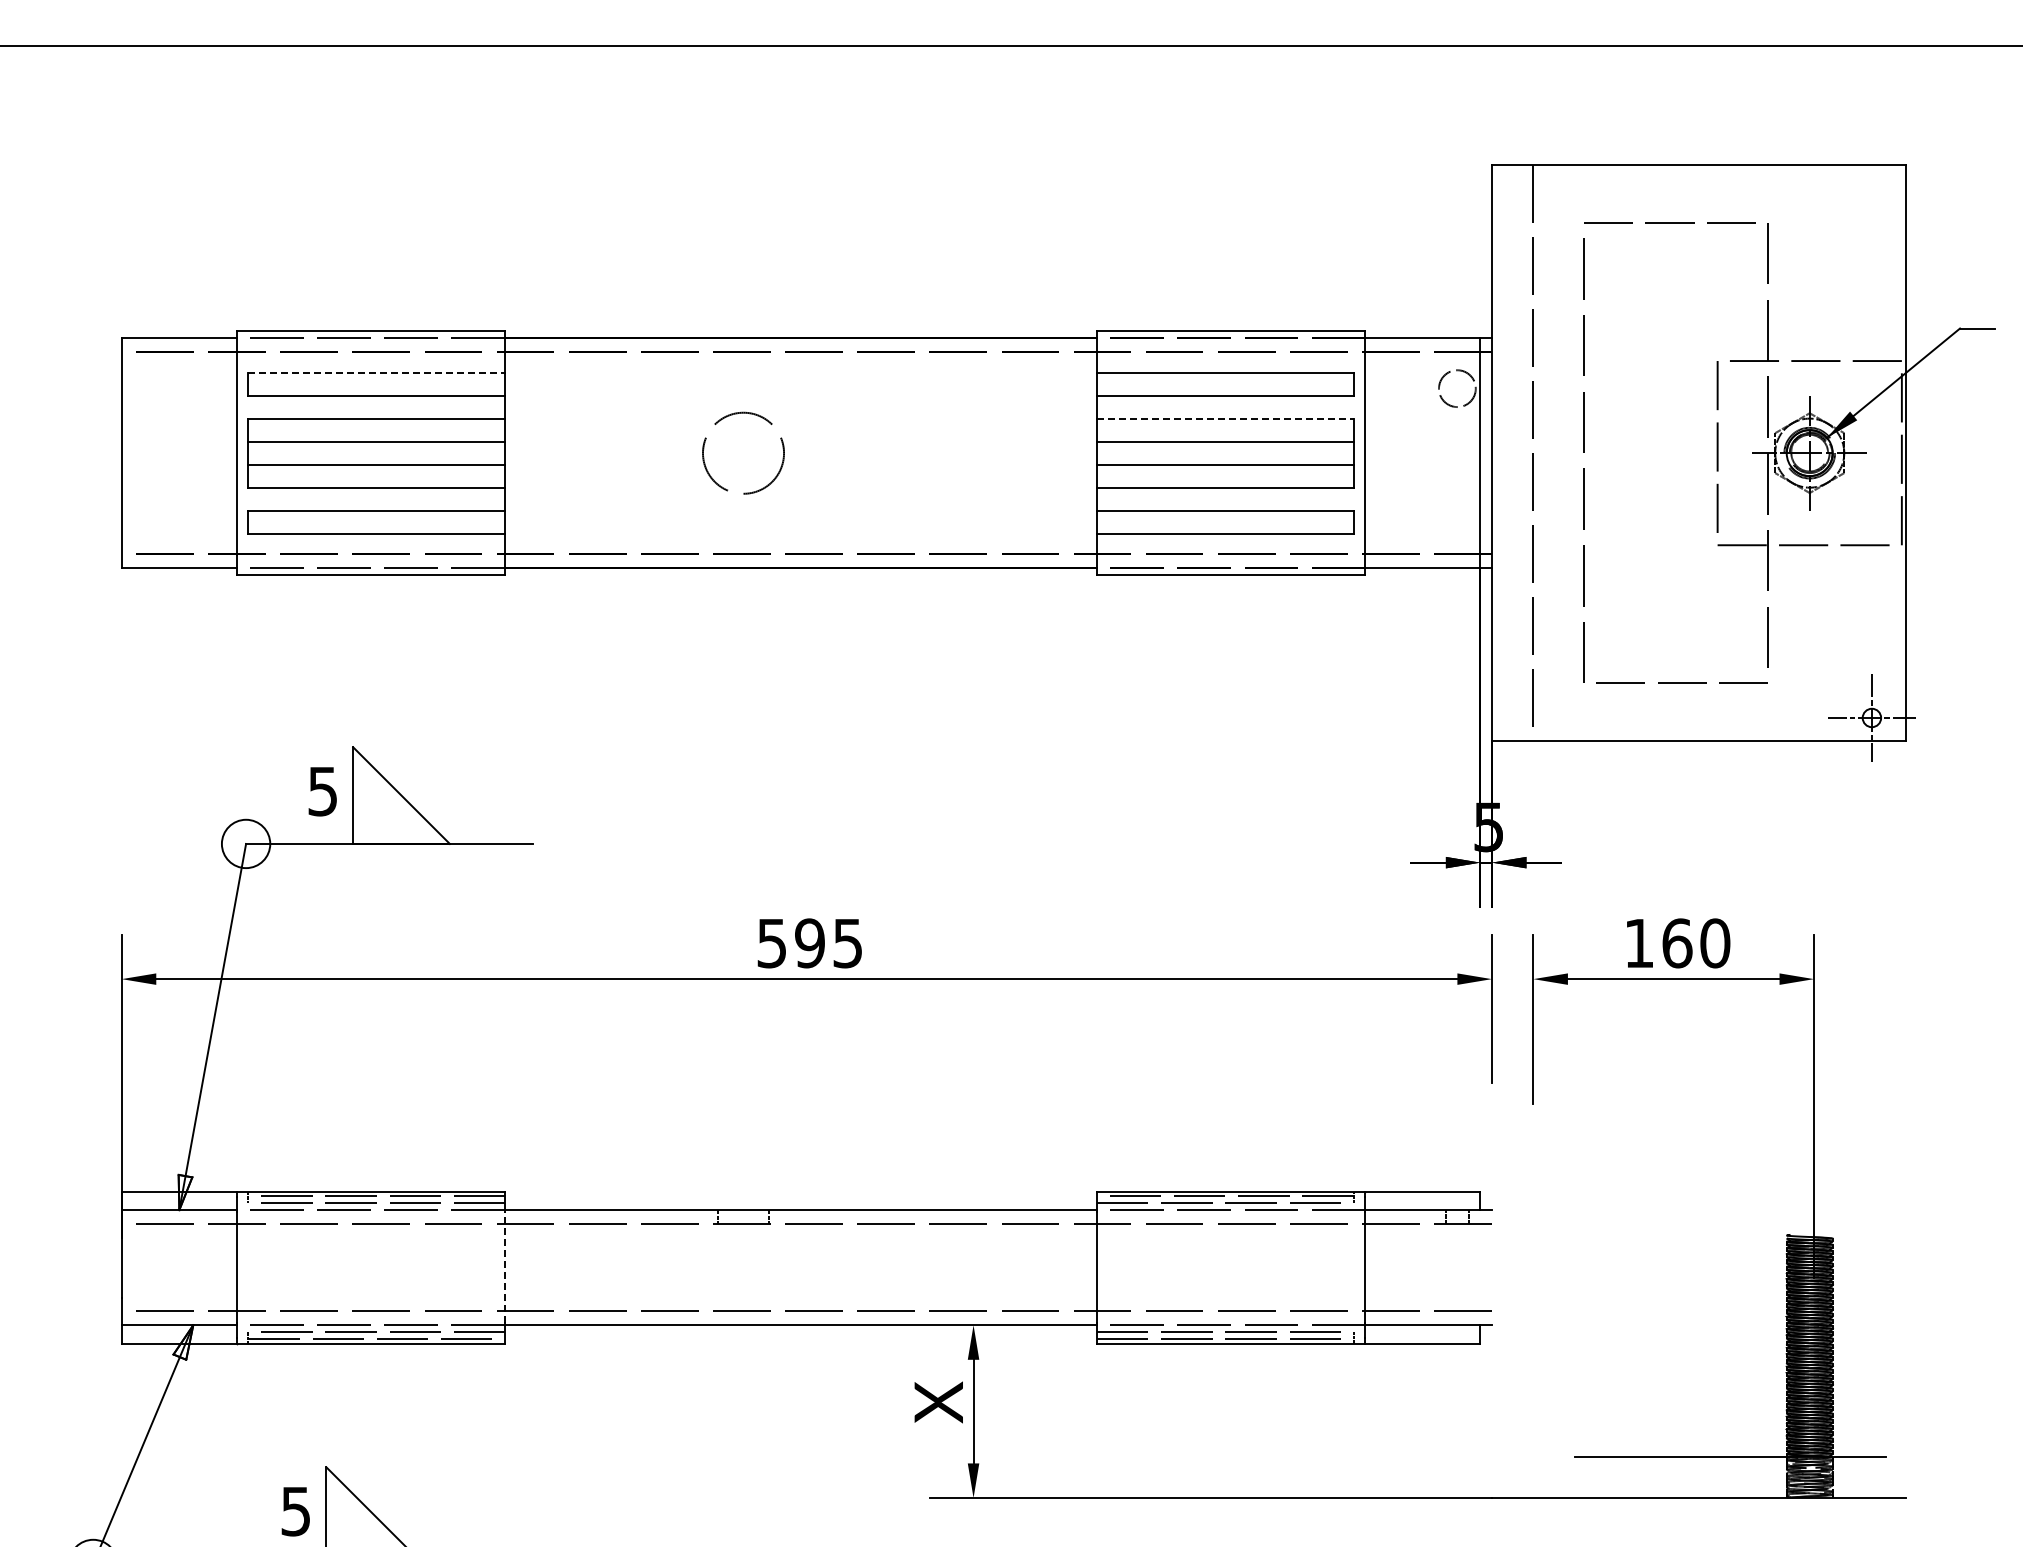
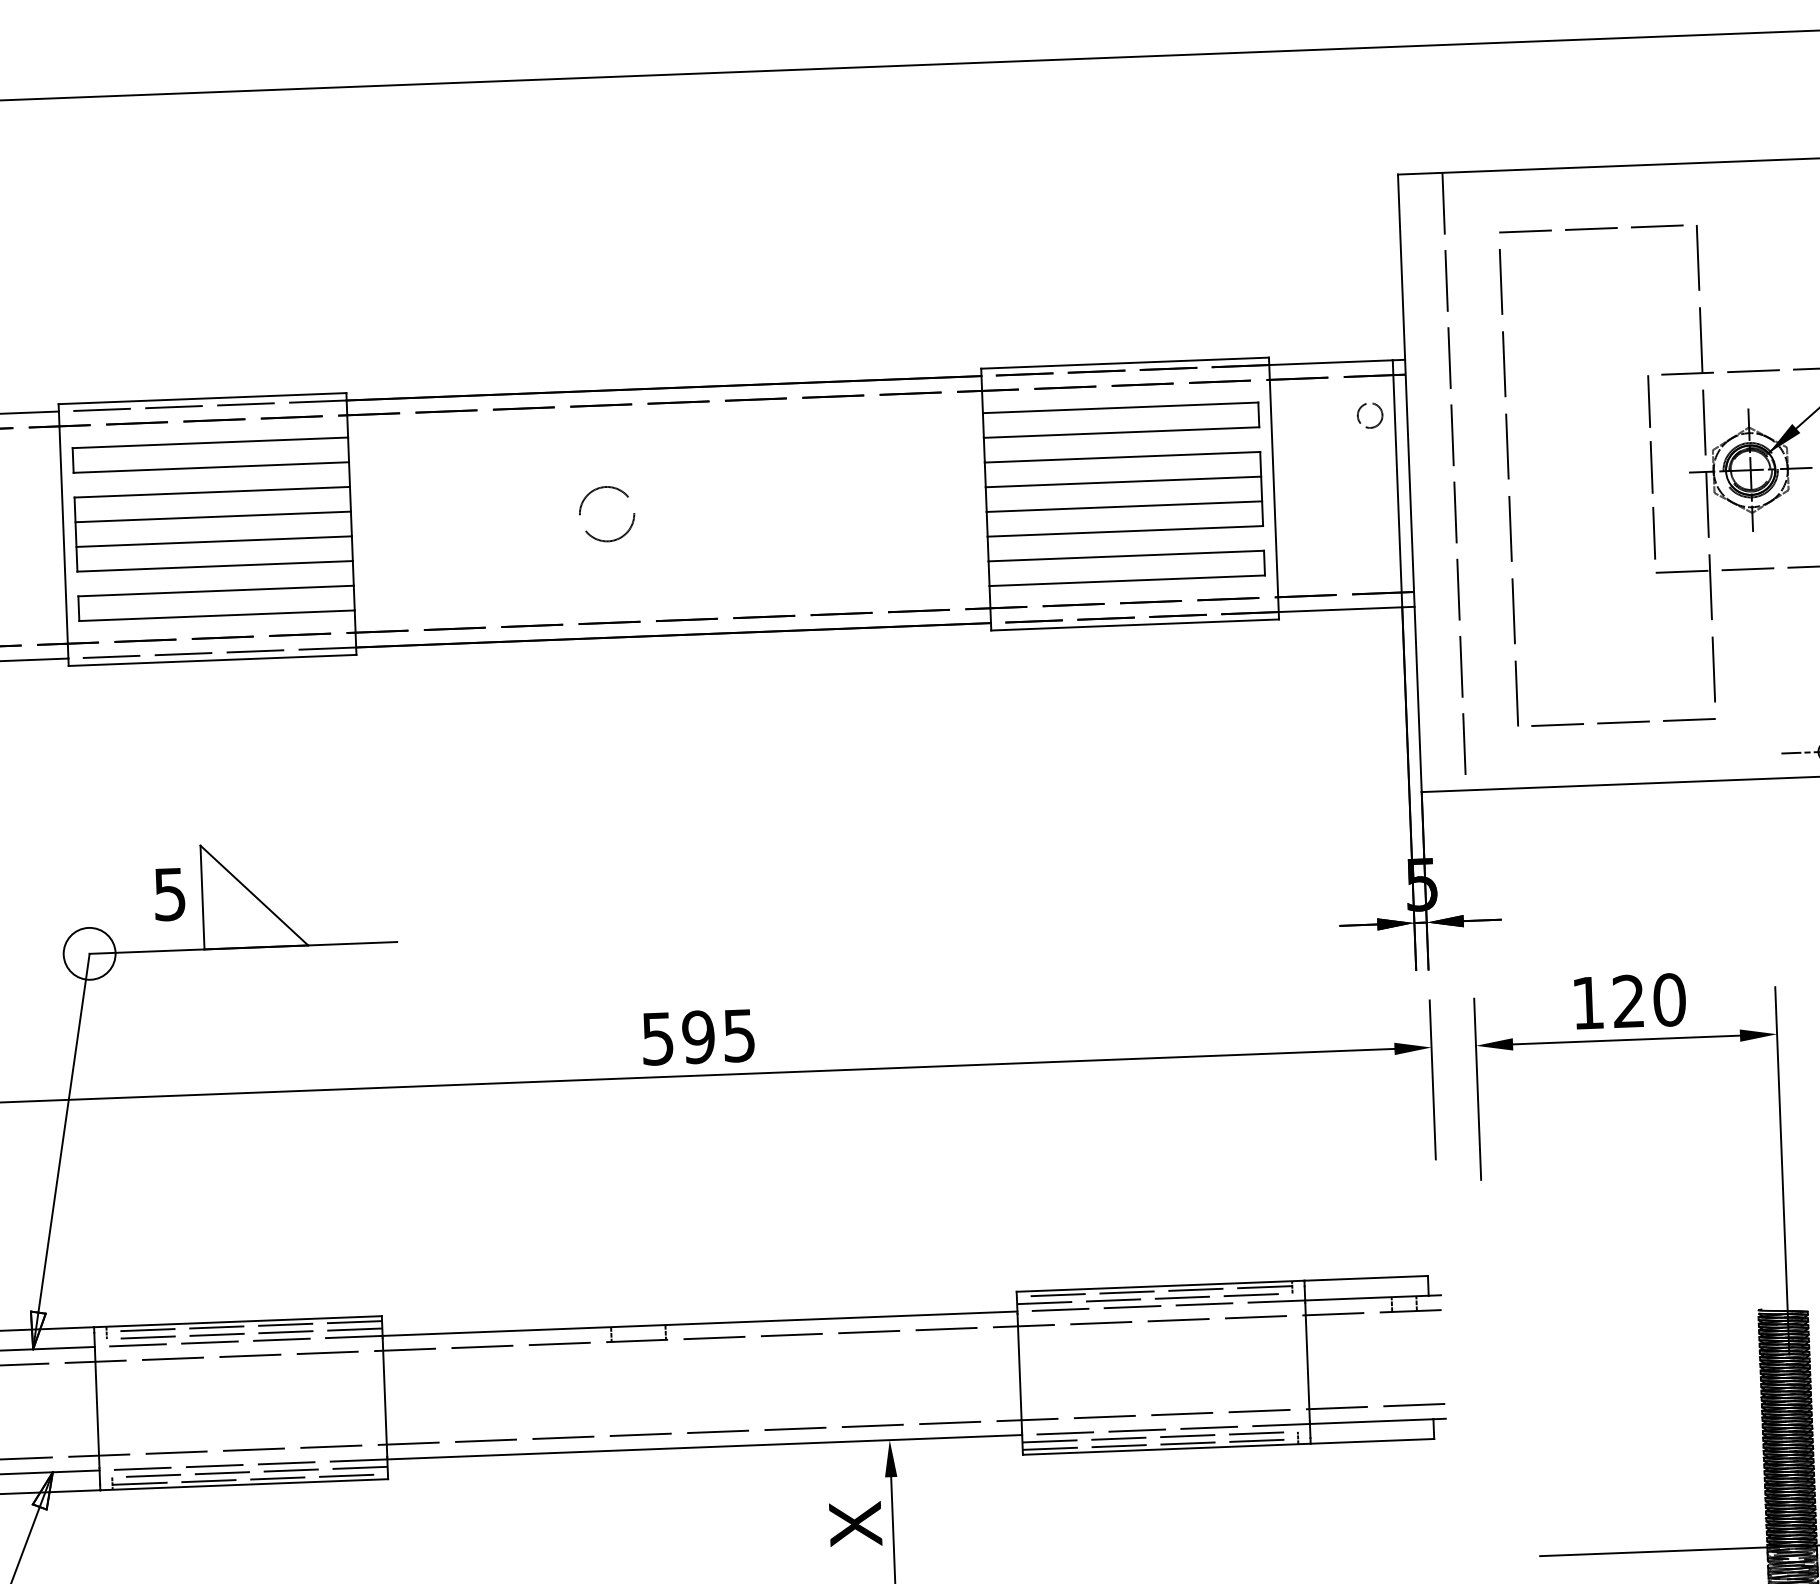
line: (377, 372) -> (211, 442), dashed -> solid
circle: (1456, 388) -> (1369, 415), size x0.62
line: (1225, 418) -> (1122, 457), dashed -> solid
circle: (743, 452) -> (607, 513), size x0.62
text: (1677, 943) -> (1629, 1001), 160 -> 120
line: (505, 1267) -> (385, 1397), dashed -> solid

